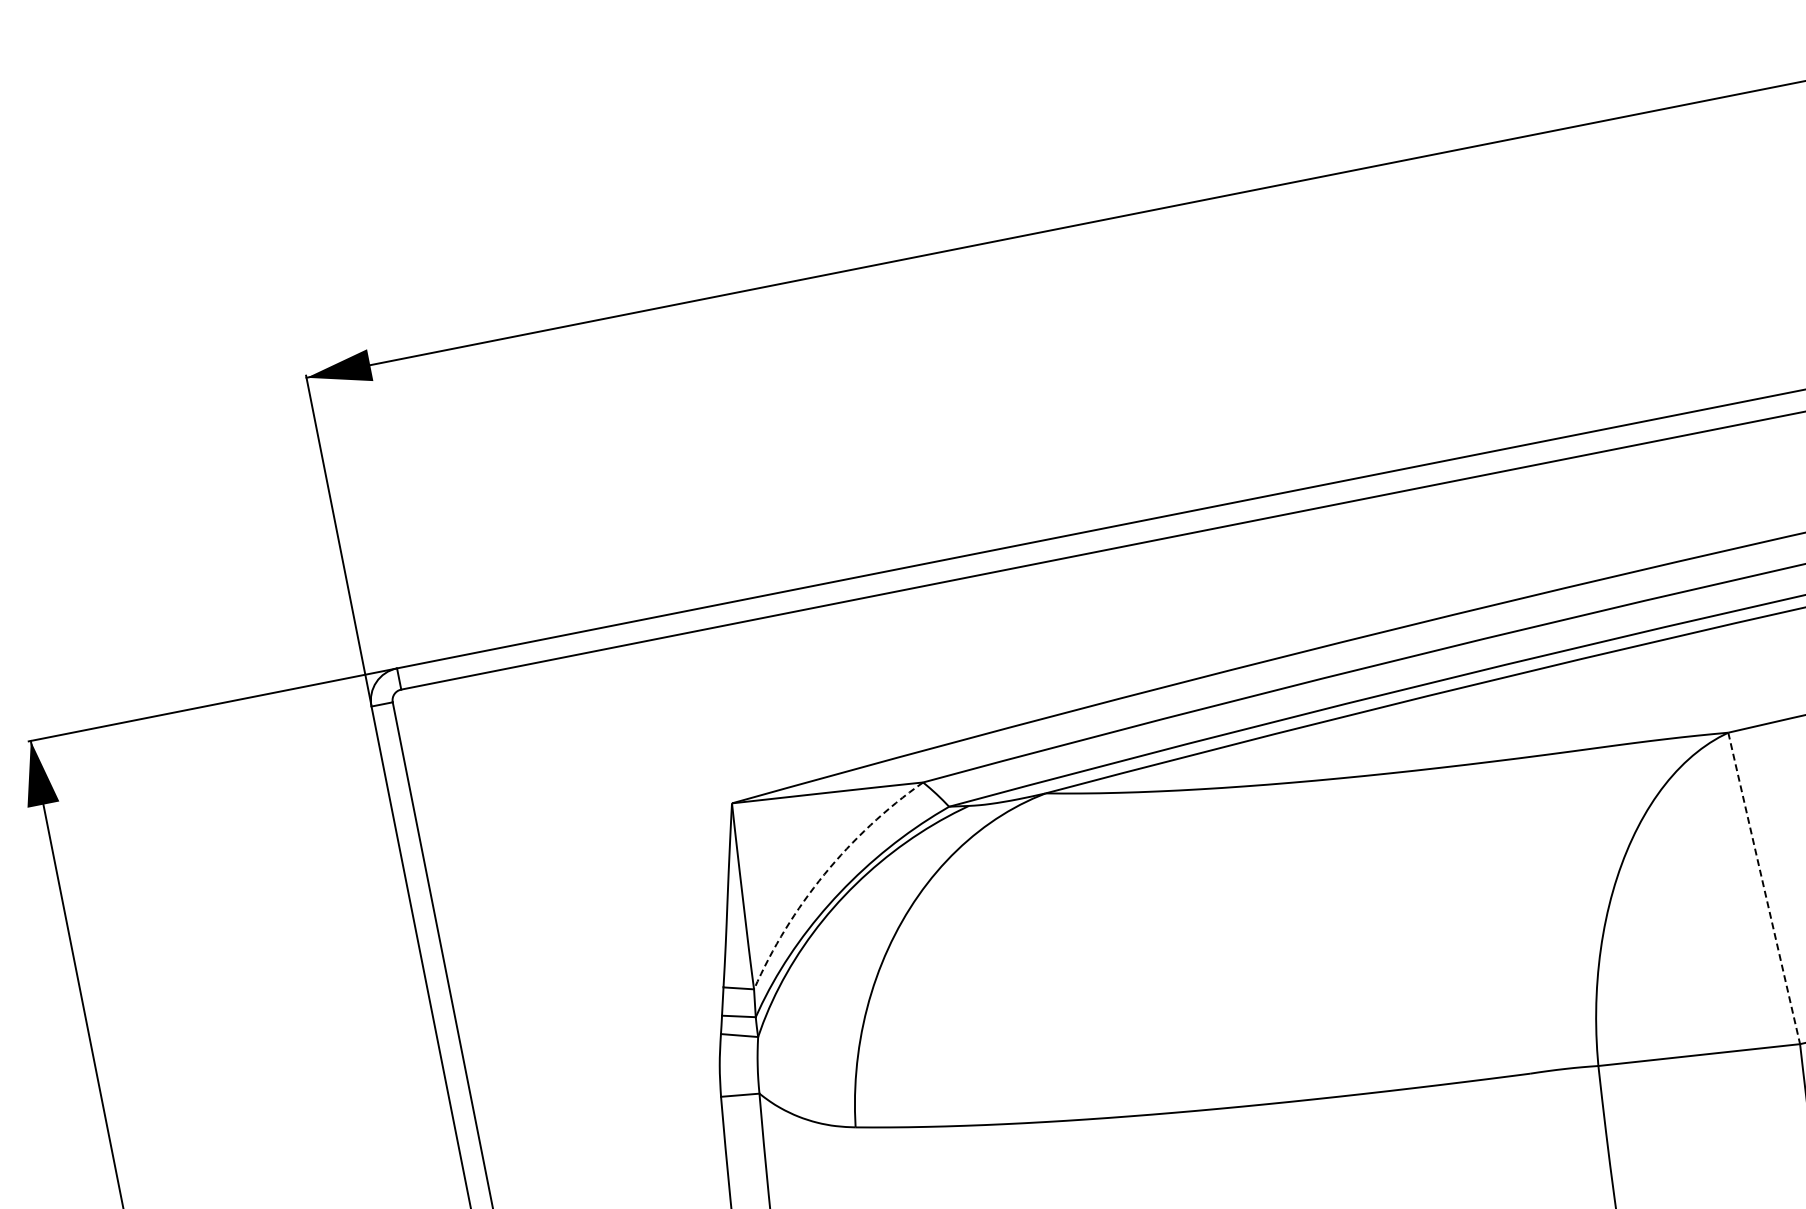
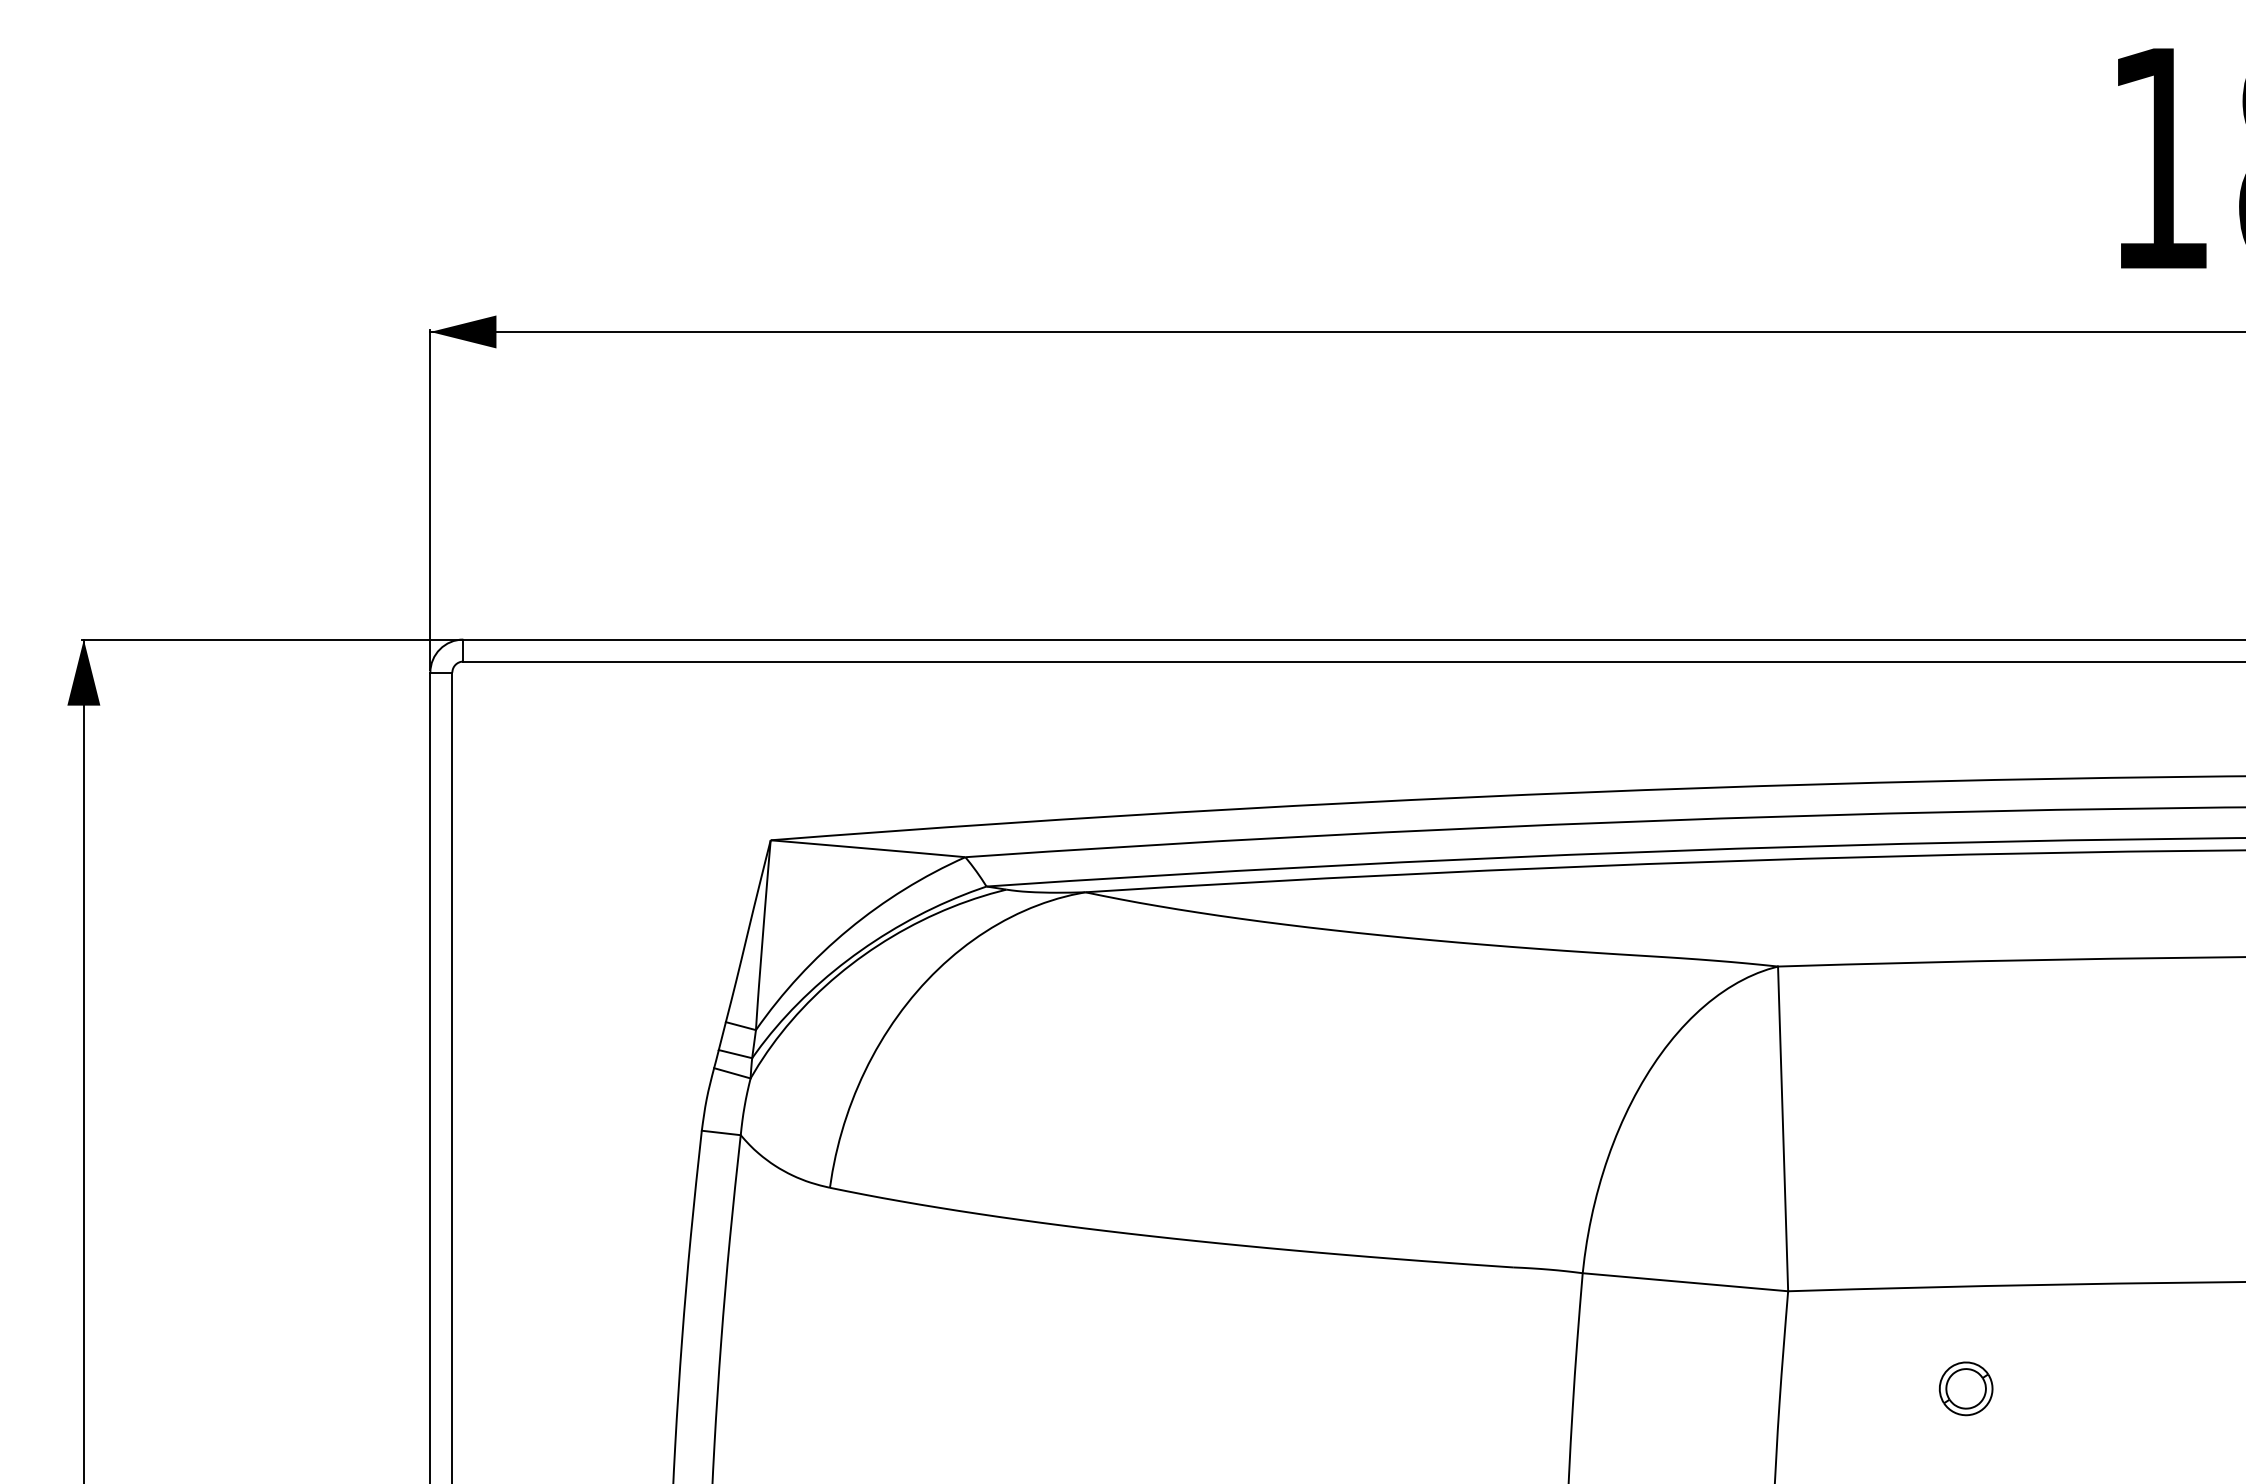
arc: (824, 874) -> (848, 929), dashed -> solid
line: (1764, 888) -> (1783, 1129), dashed -> solid

